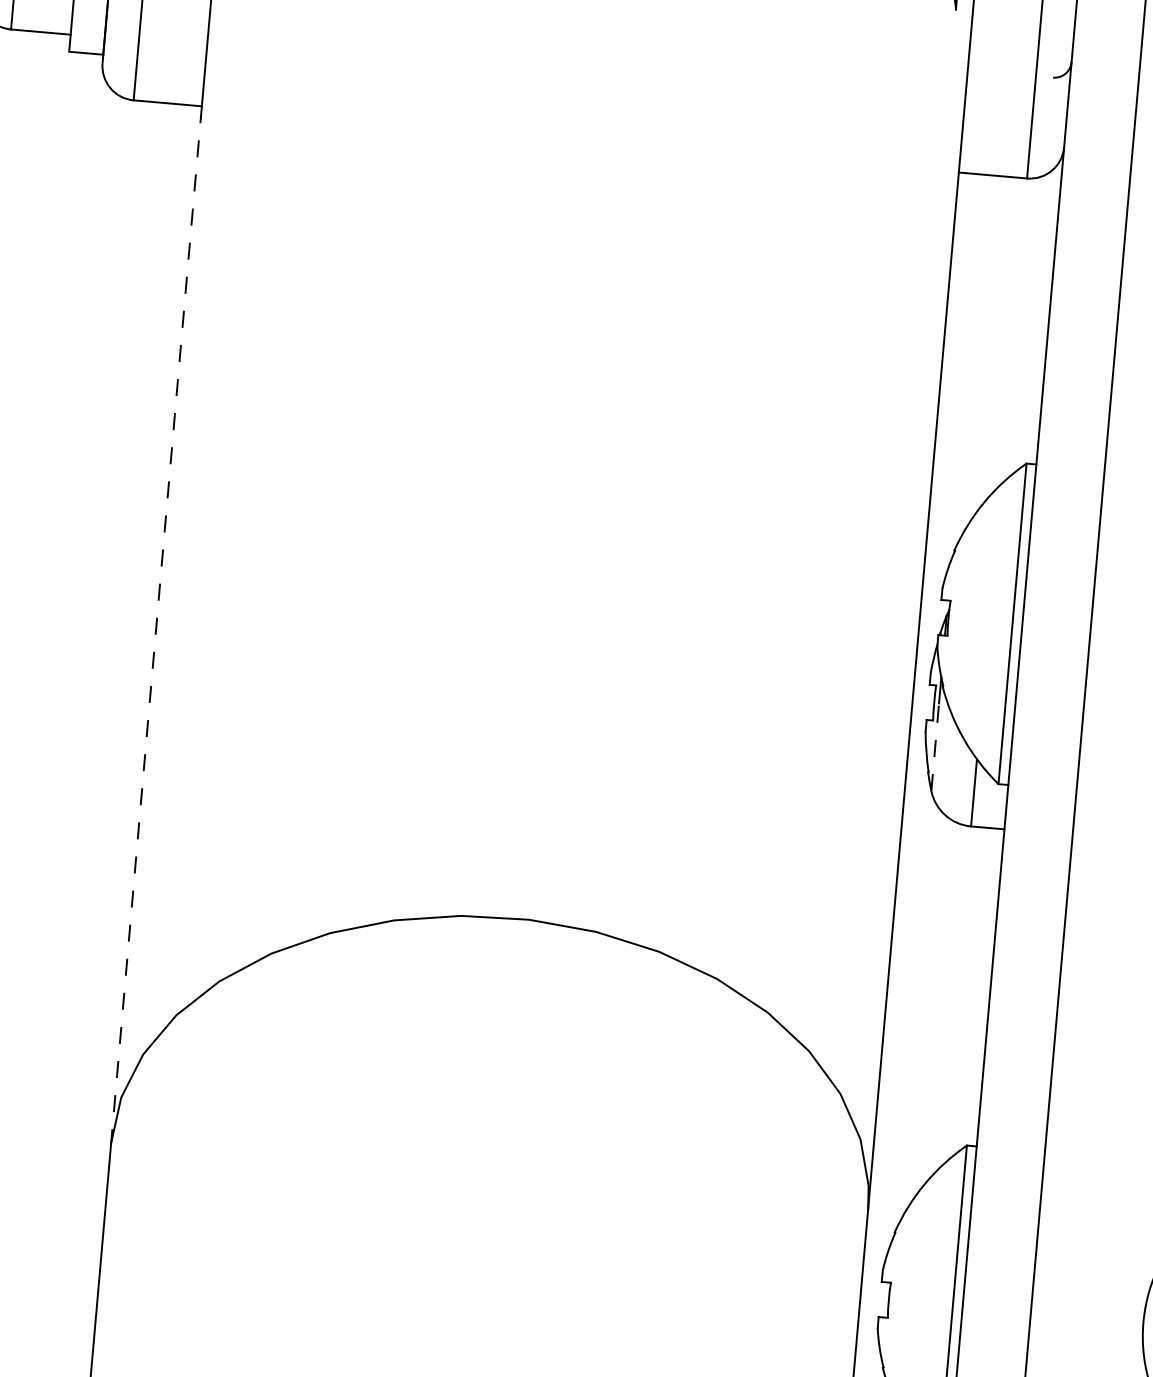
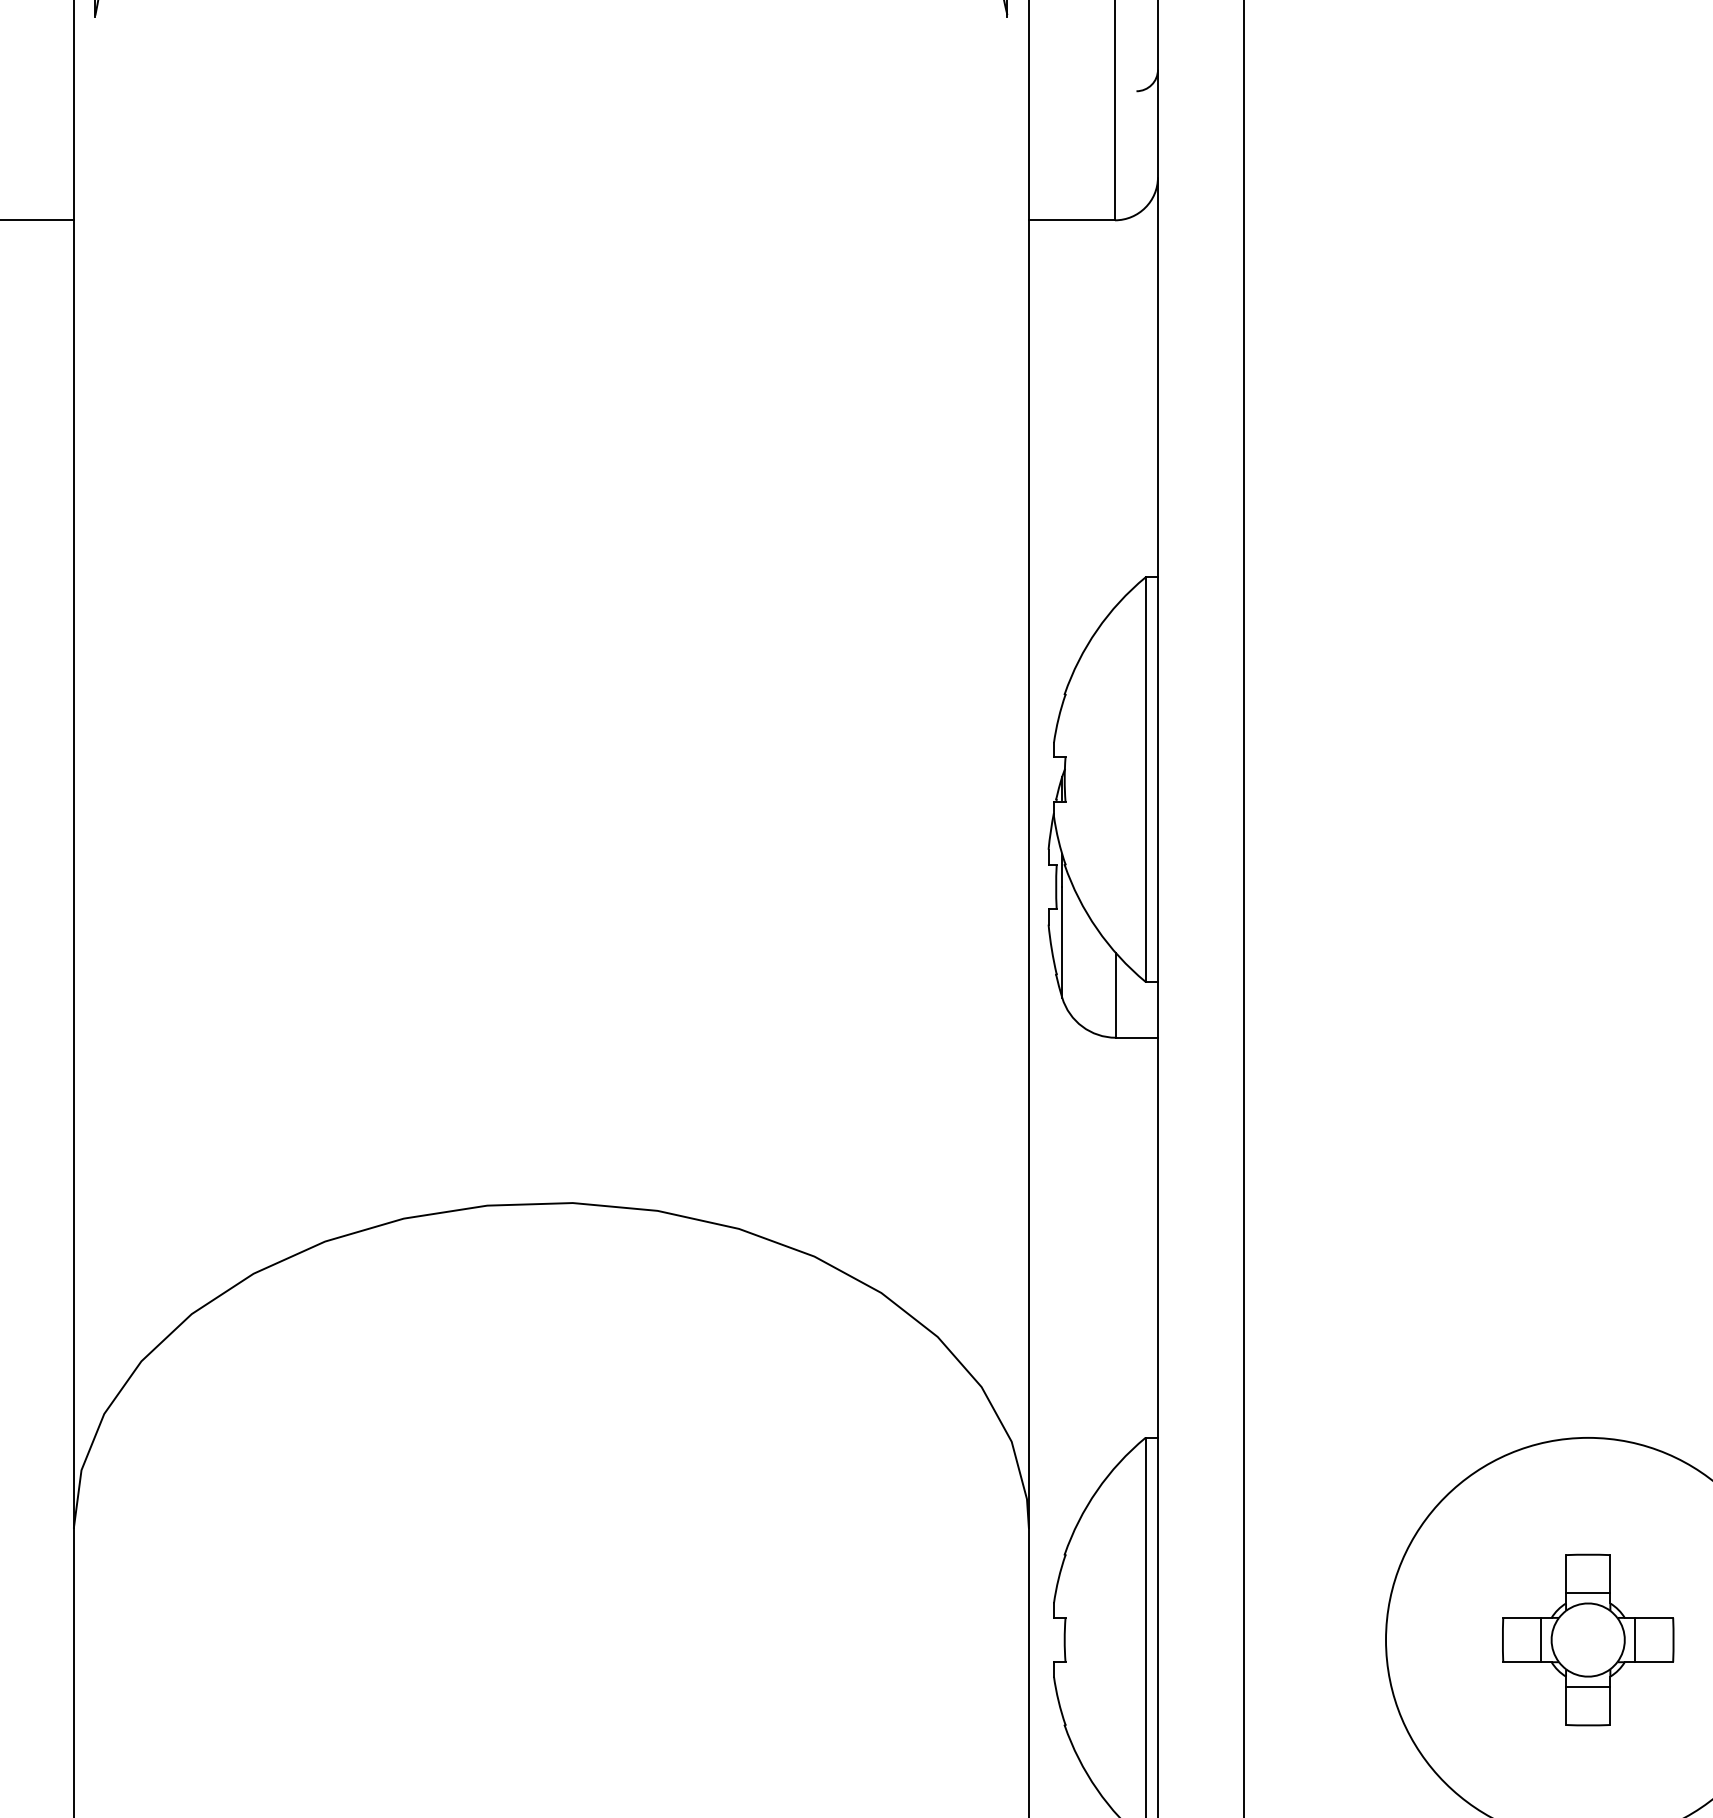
line: (156, 624) -> (73, 874), dashed -> solid
line: (935, 746) -> (1062, 941), dashed -> solid

